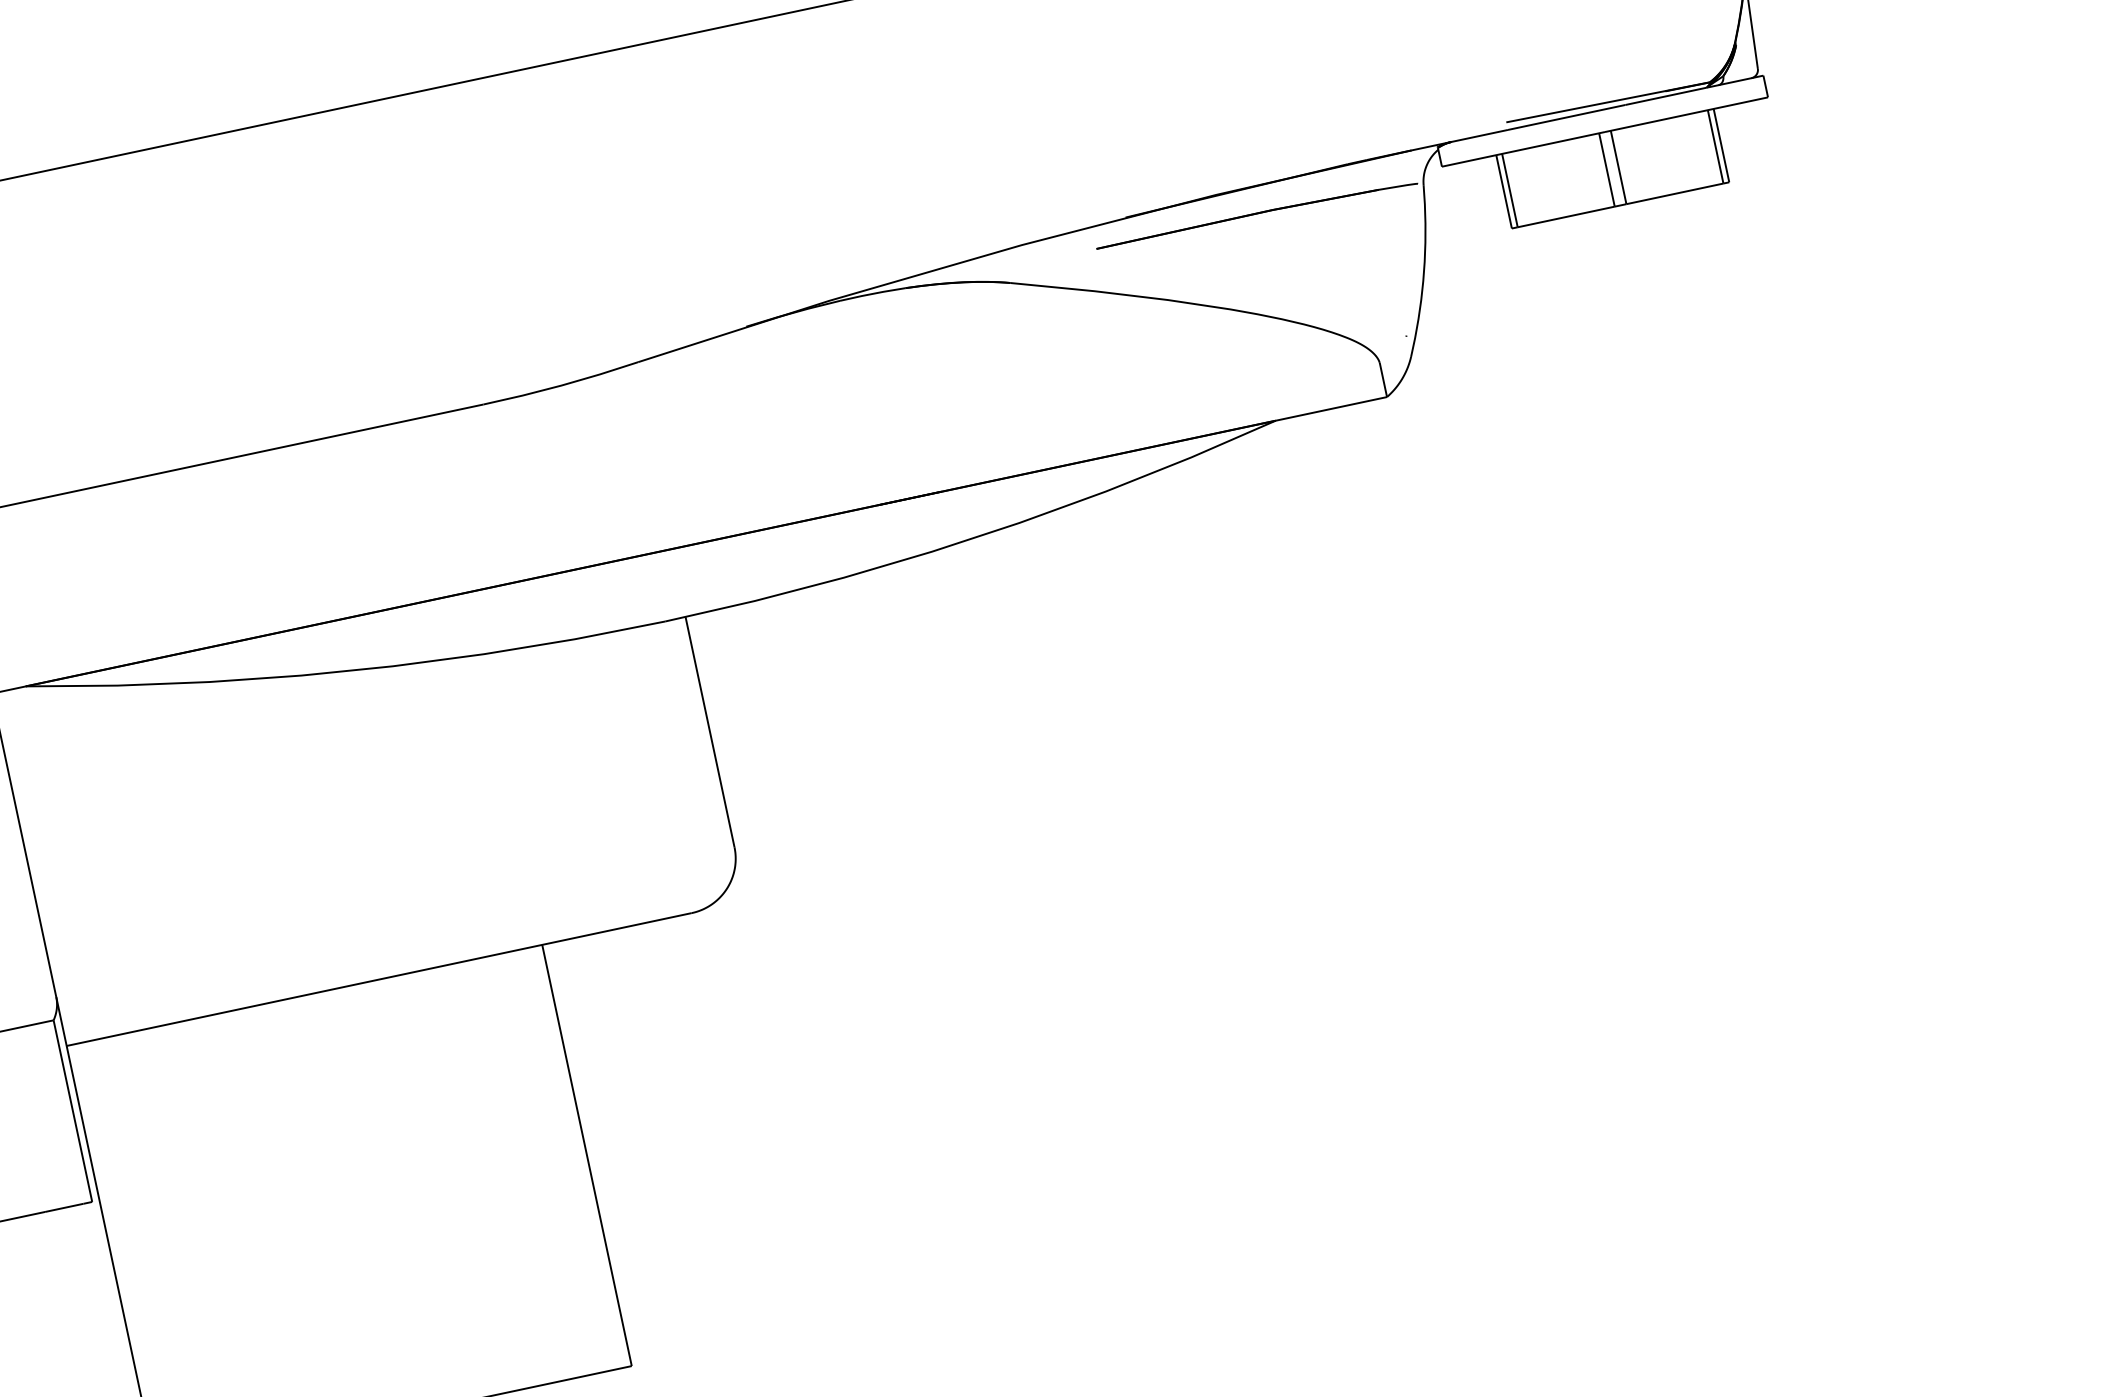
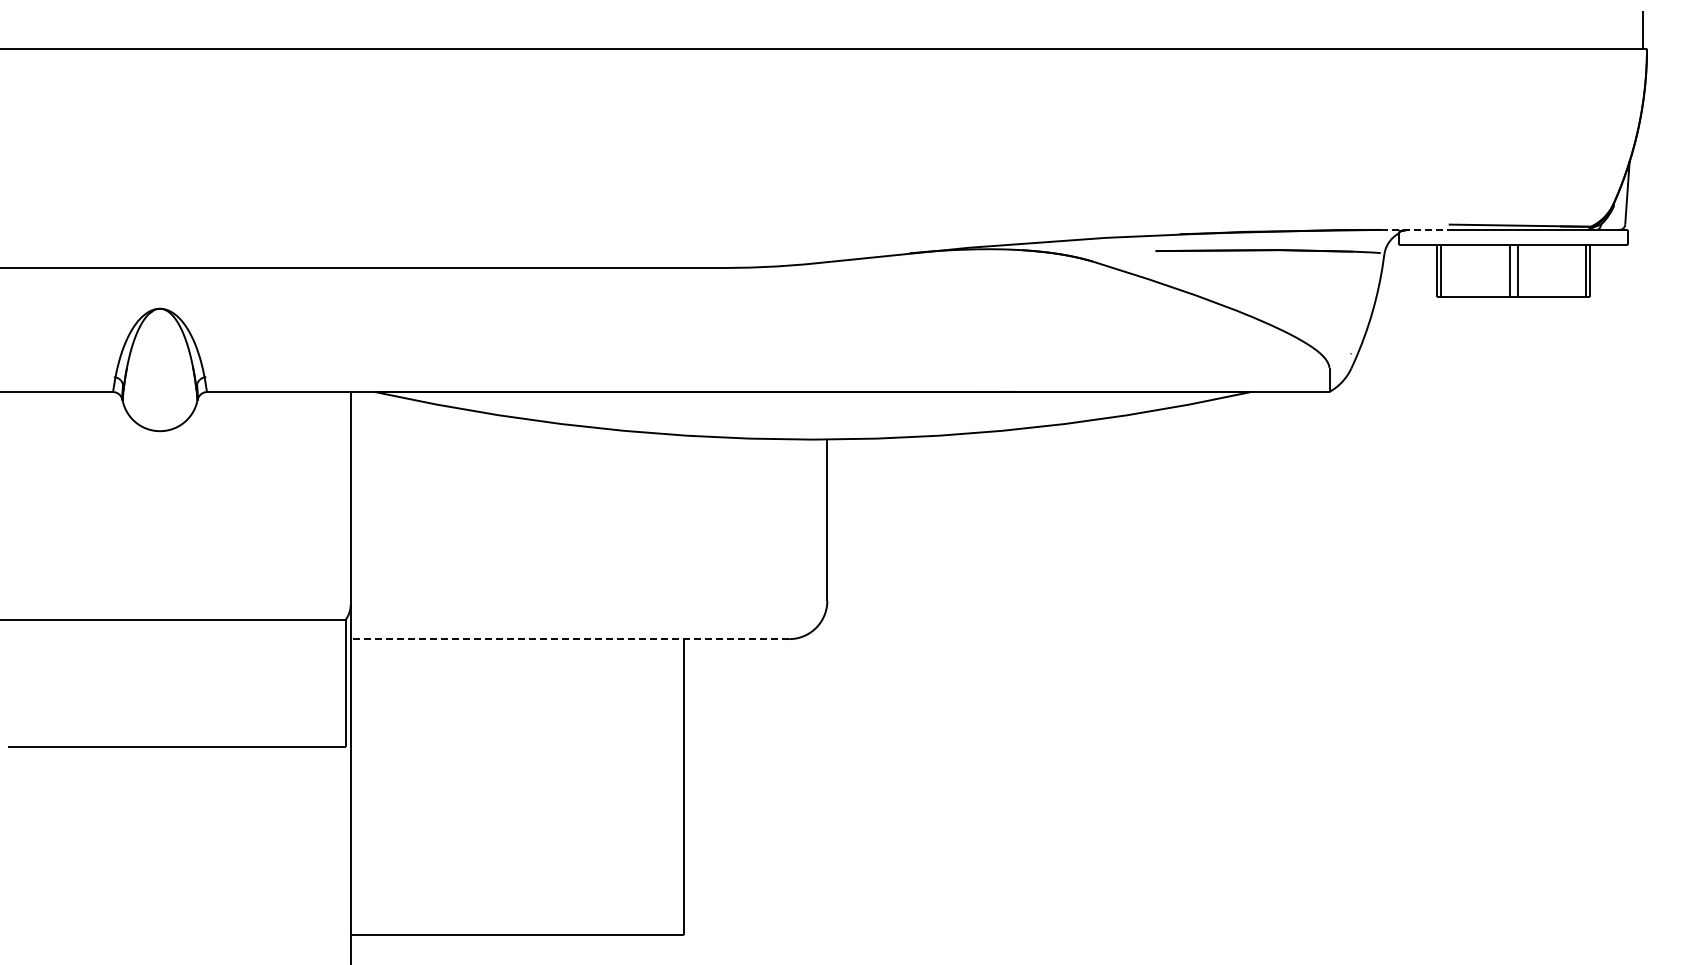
line: (1460, 139) -> (1415, 229), solid -> dashed
line: (378, 980) -> (569, 639), solid -> dashed

